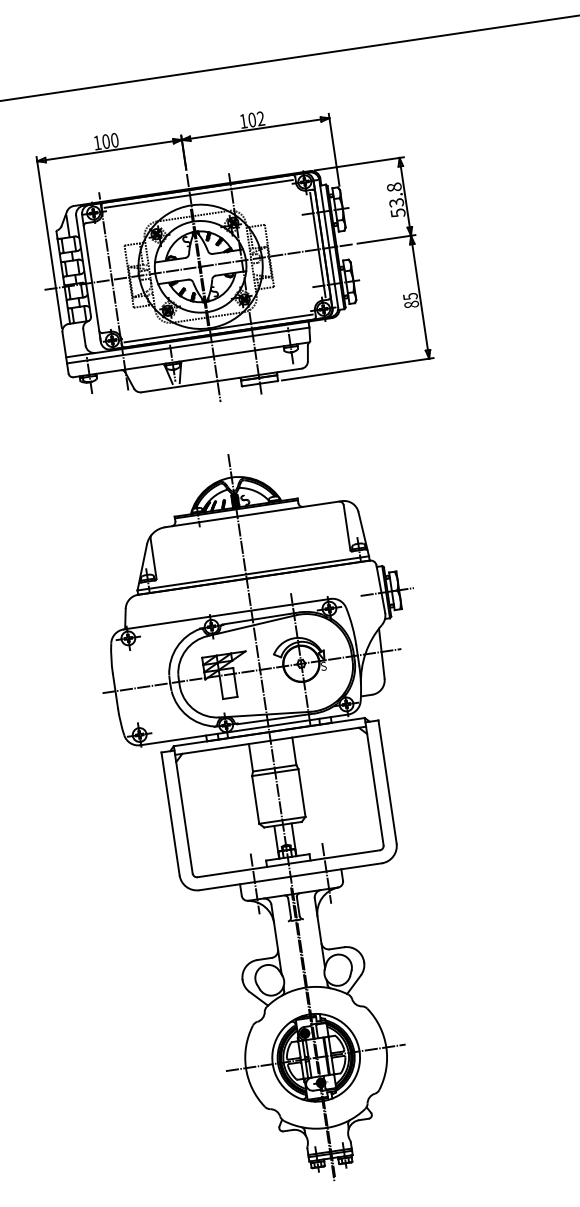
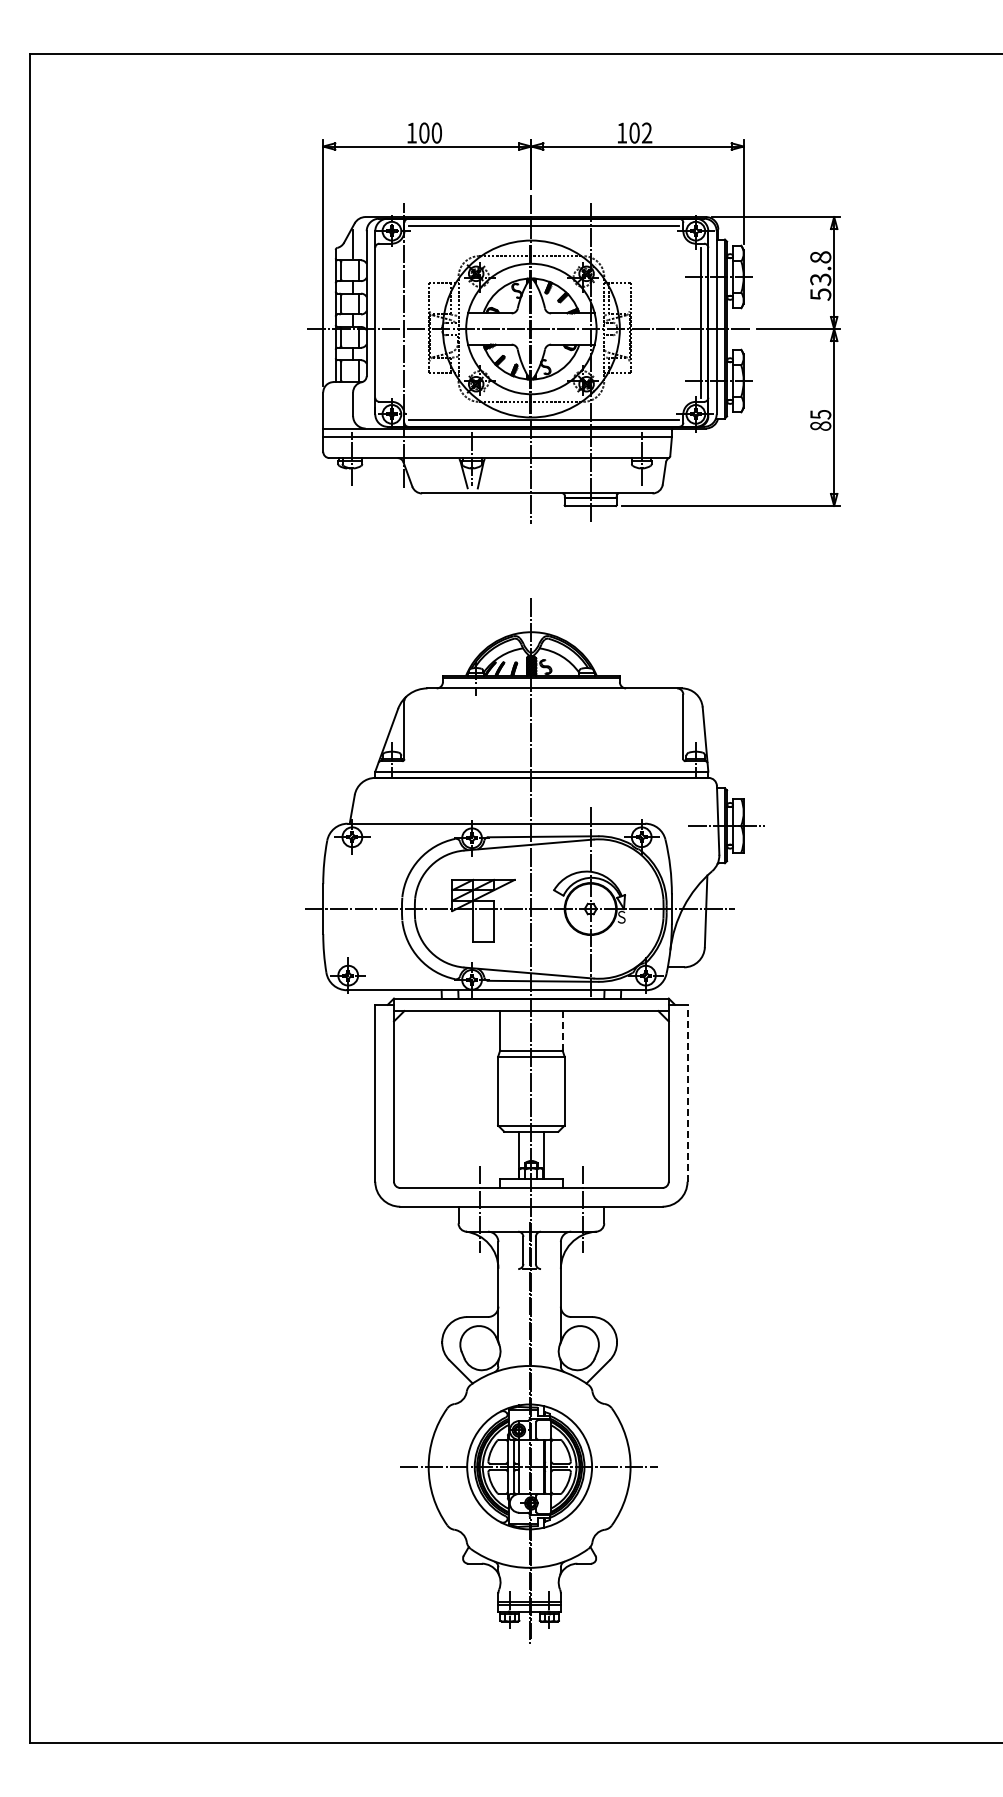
line: (294, 751) -> (562, 1030), solid -> dashed
line: (387, 781) -> (687, 1092), solid -> dashed

